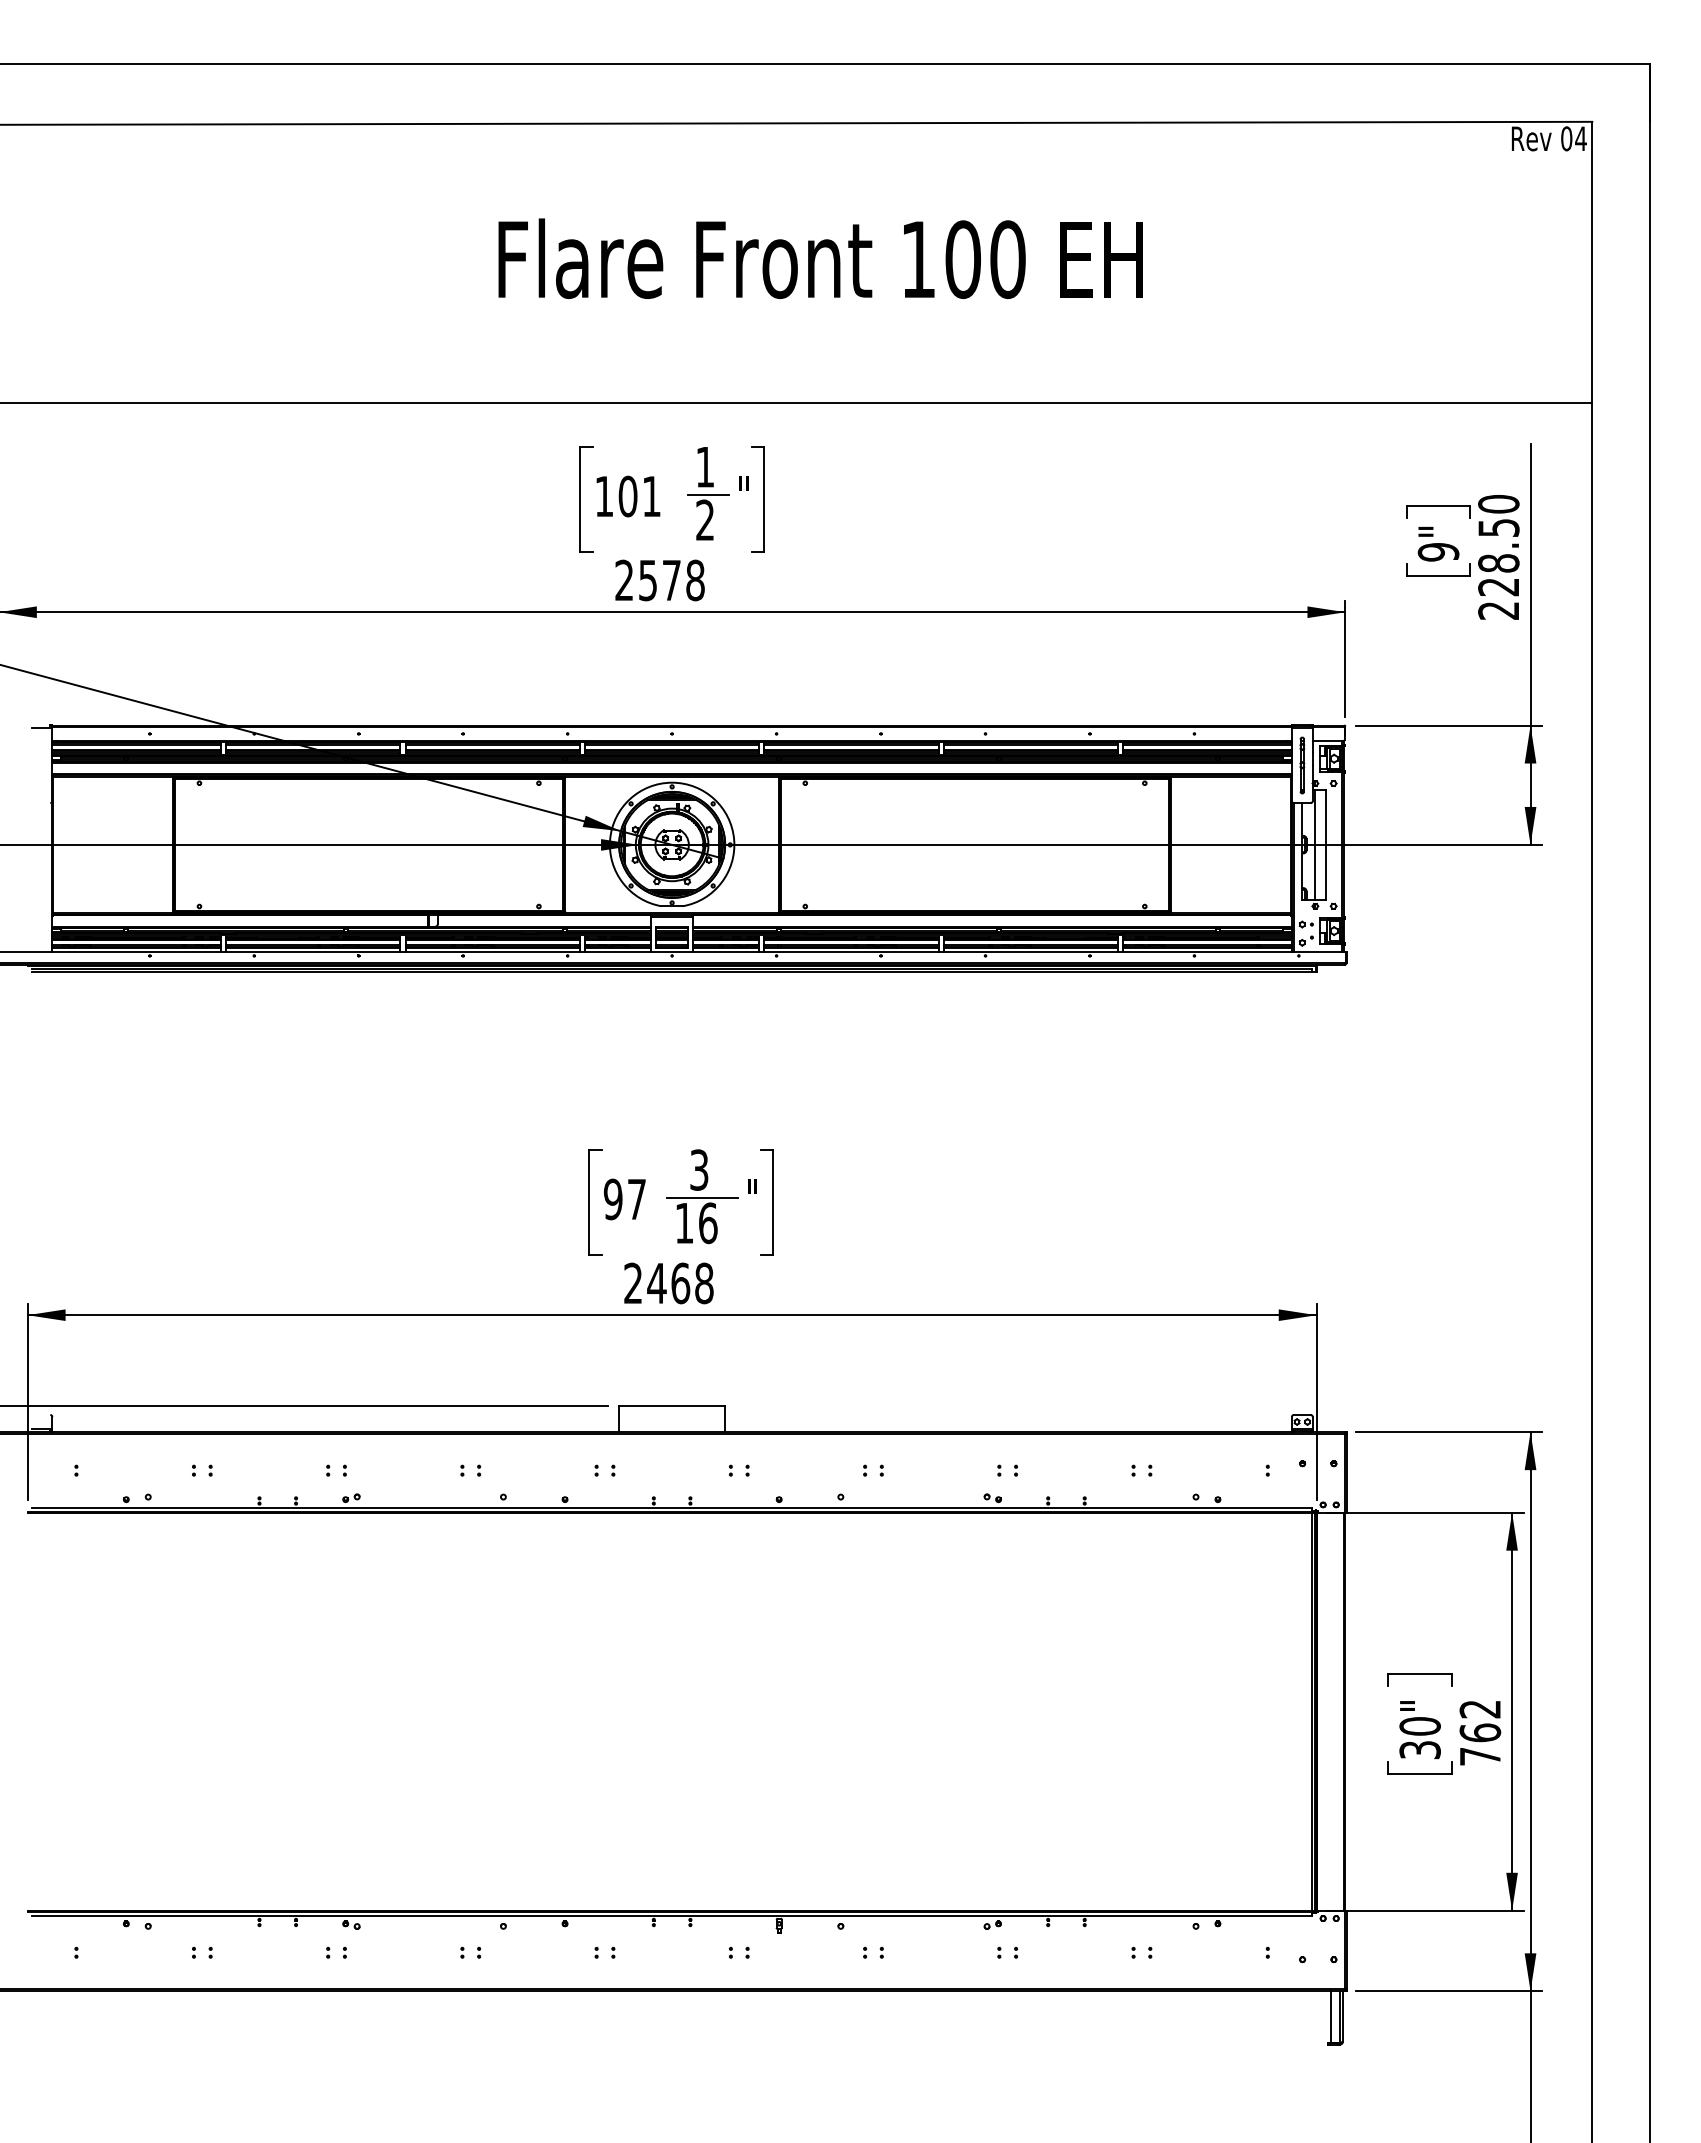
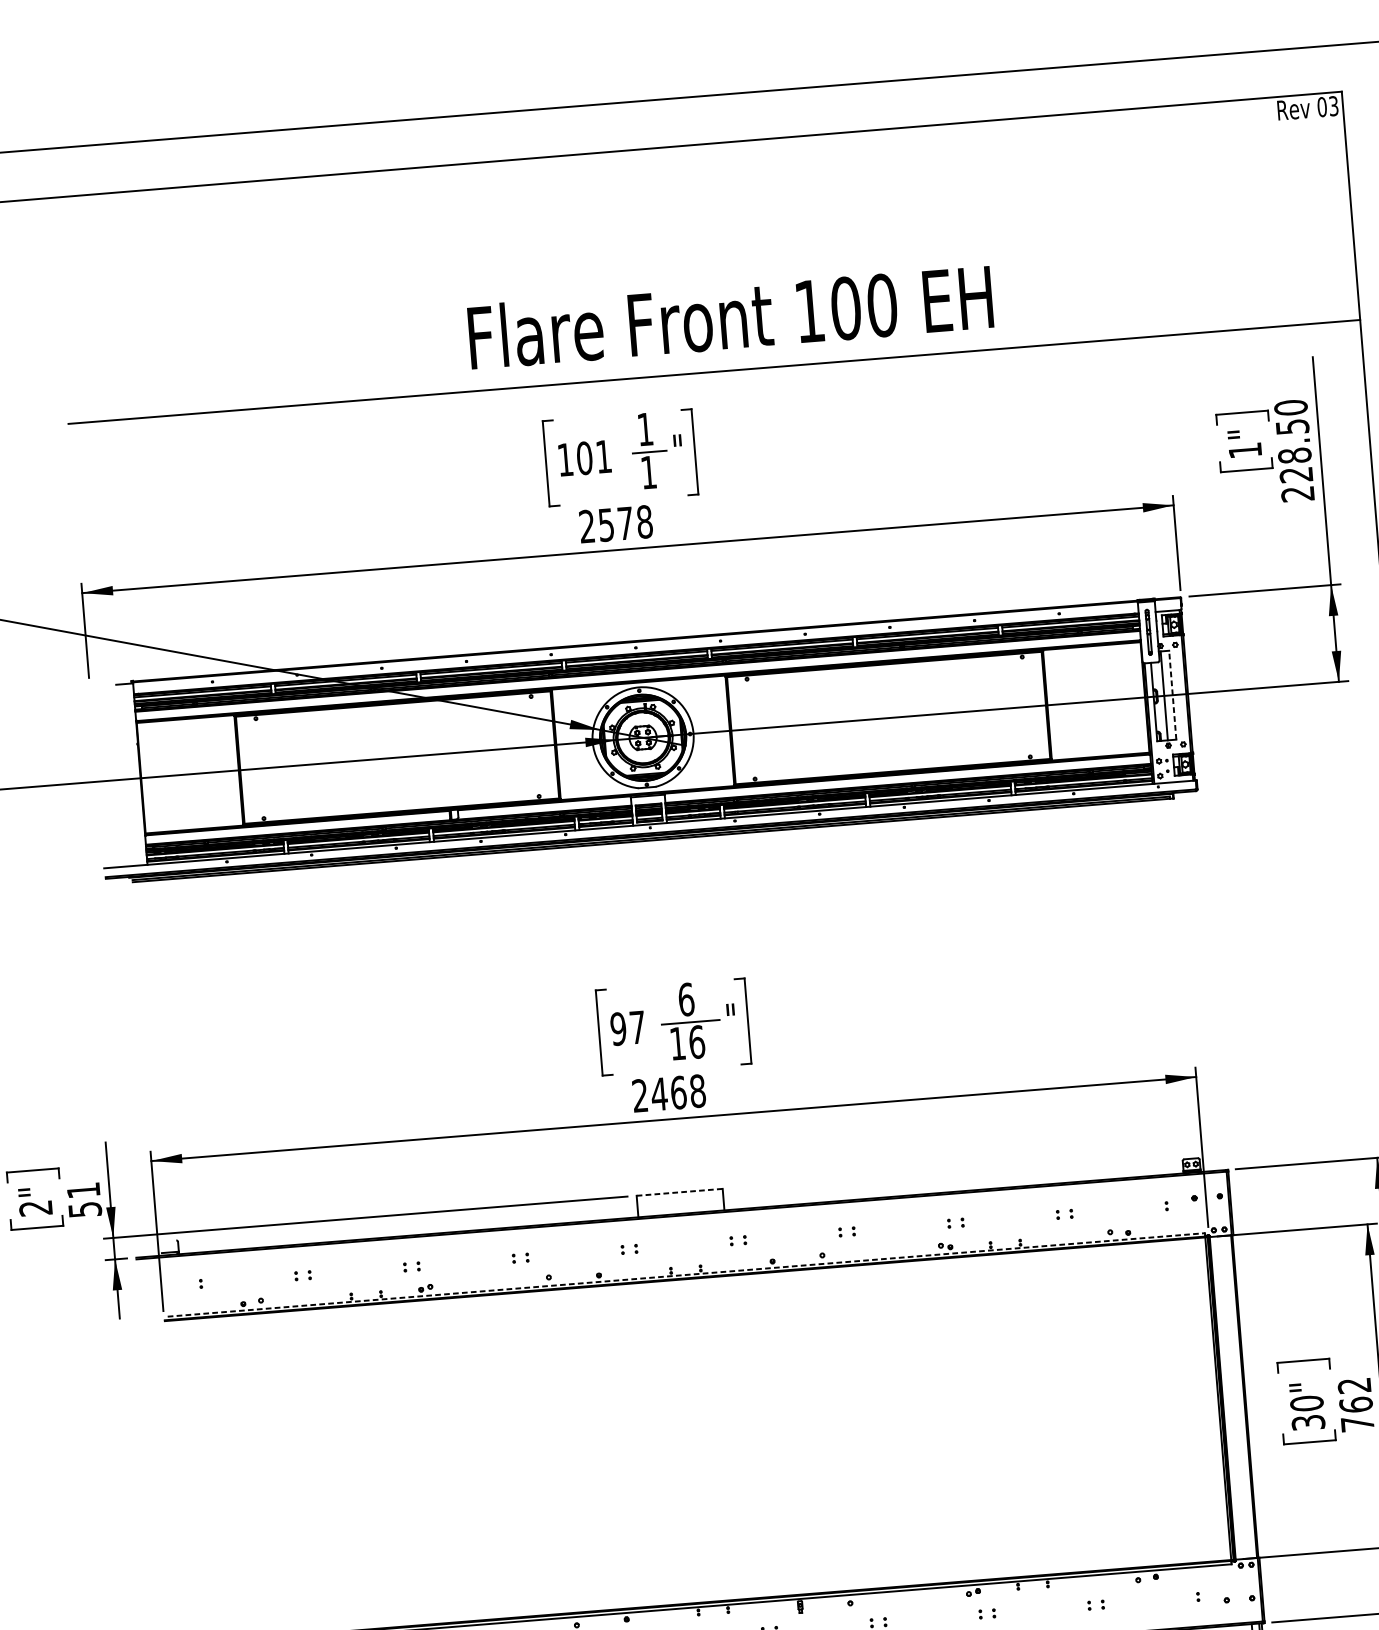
text: (1580, 138) -> (1333, 105), 04 -> 03
text: (820, 258) -> (730, 316), moved
text: (704, 519) -> (648, 471), 2 -> 1
text: (1438, 552) -> (1245, 450), 9" -> 1"
line: (1325, 844) -> (1172, 694), solid -> dashed
text: (699, 1169) -> (686, 999), 3 -> 6
line: (672, 1405) -> (679, 1192), solid -> dashed
line: (672, 1507) -> (686, 1274), solid -> dashed

